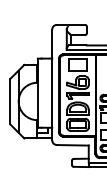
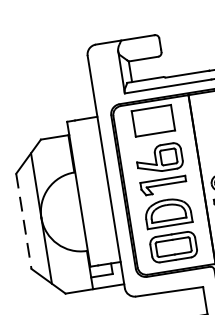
line: (10, 101) -> (24, 220), solid -> dashed

